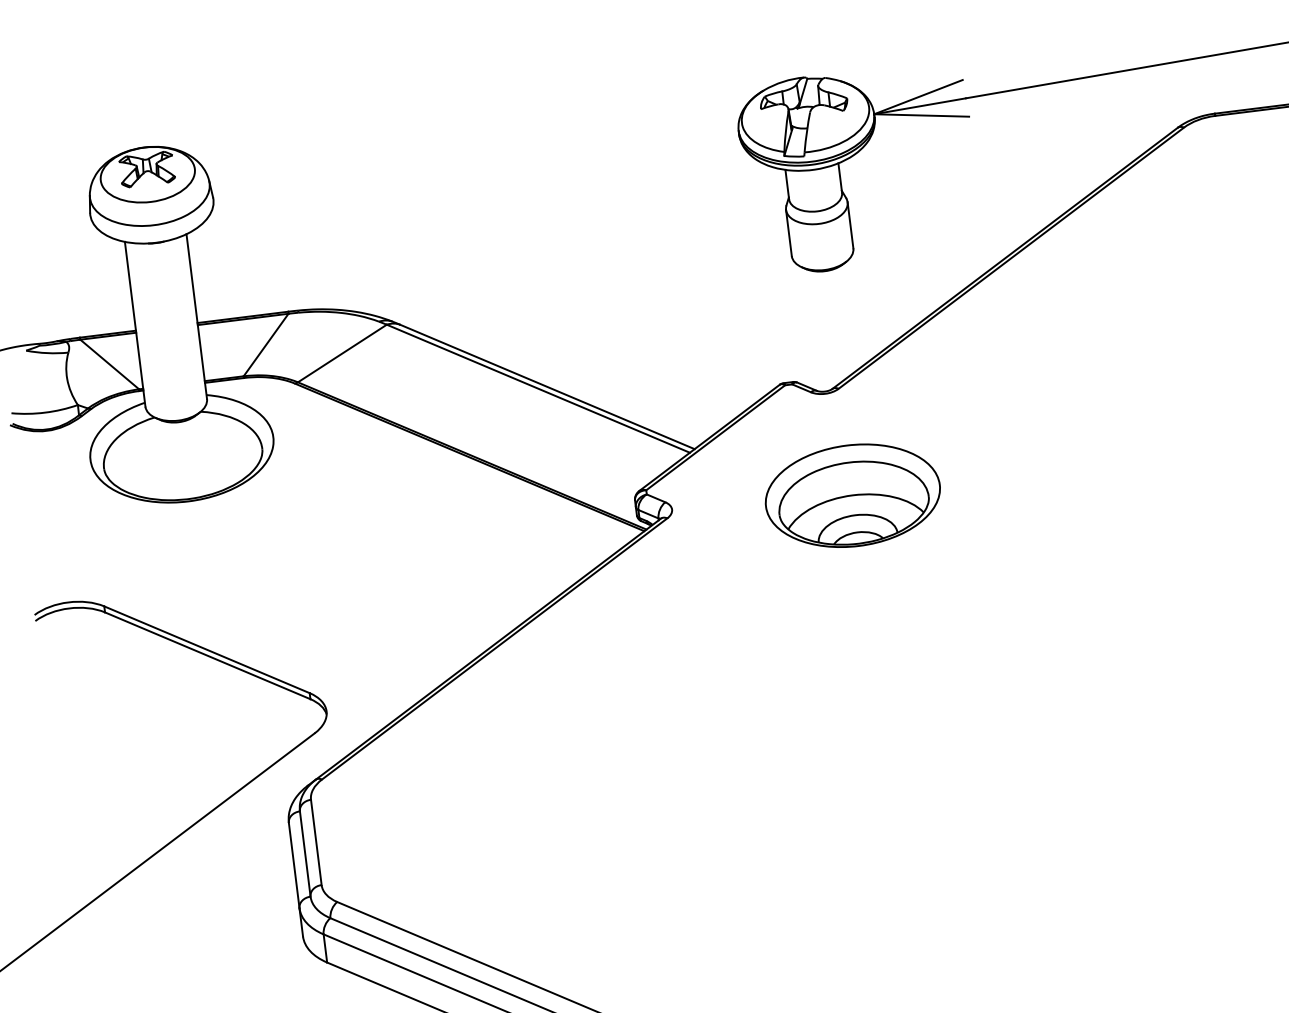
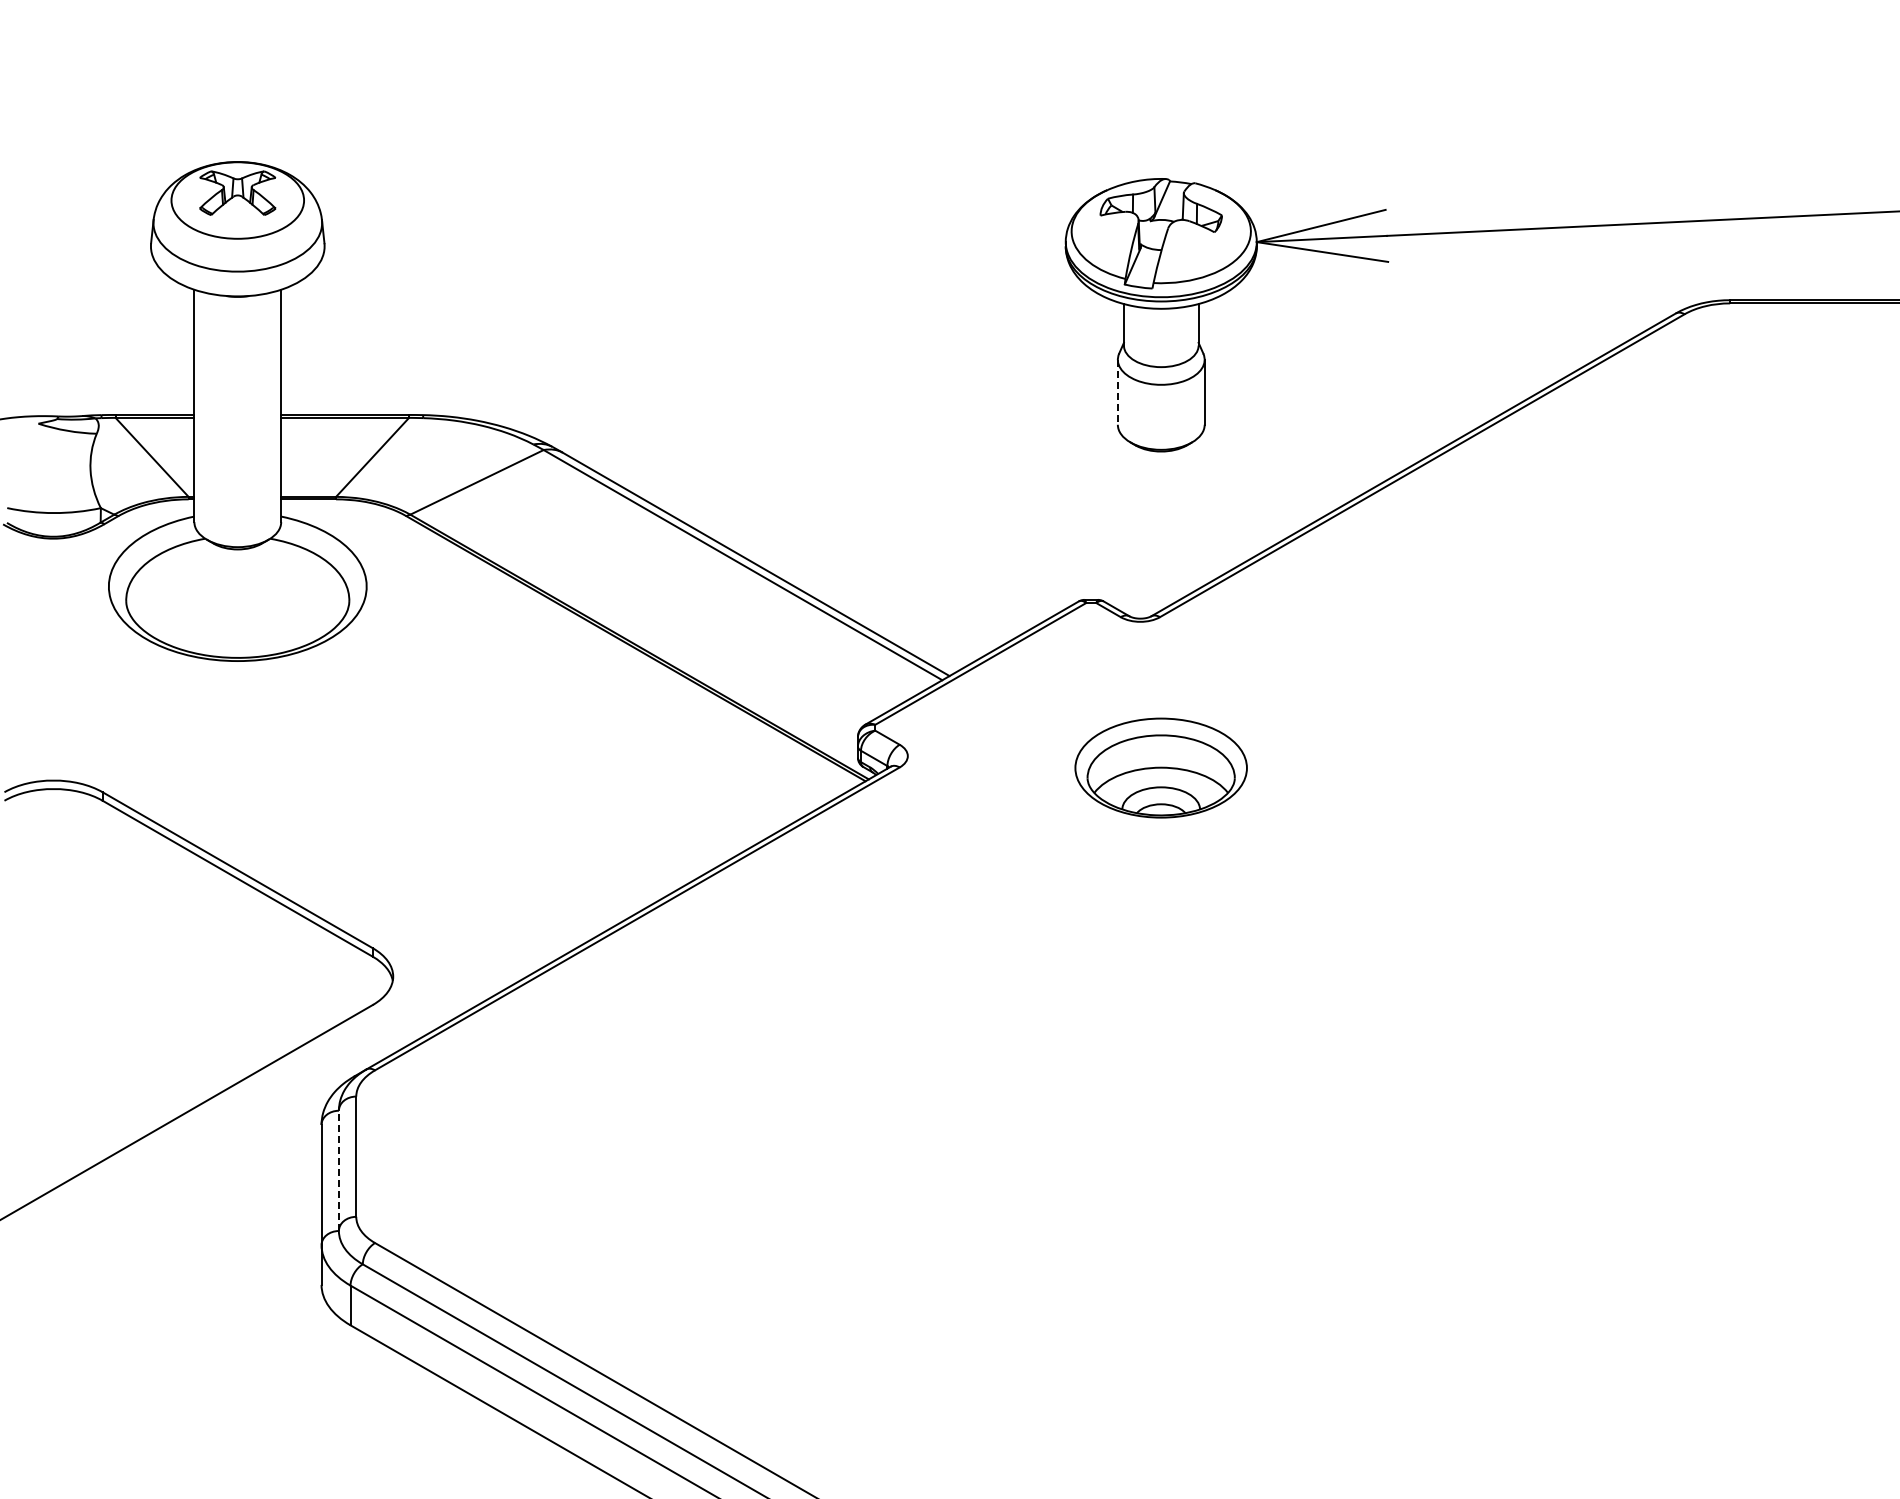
line: (788, 233) -> (1117, 392), solid -> dashed
part: (852, 495) -> (1160, 767), size x0.7
line: (304, 853) -> (338, 1170), solid -> dashed

